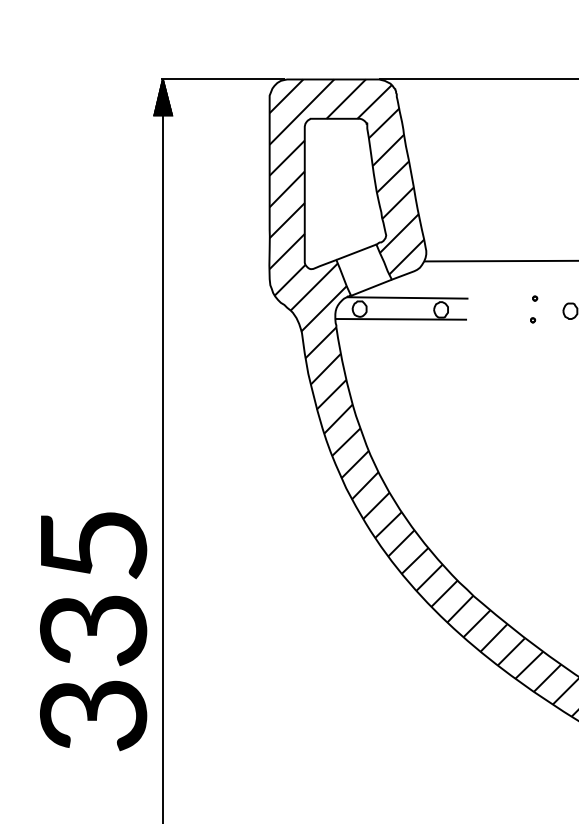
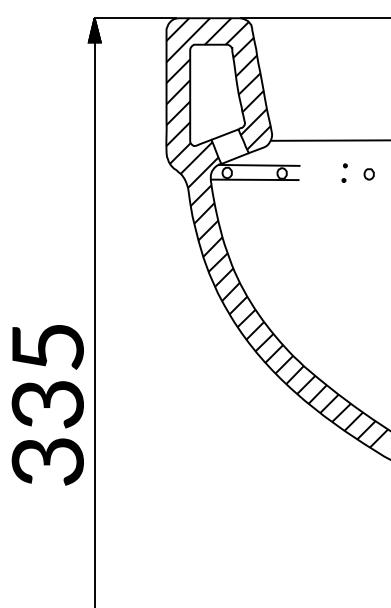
text: (93, 631) -> (47, 405), moved

